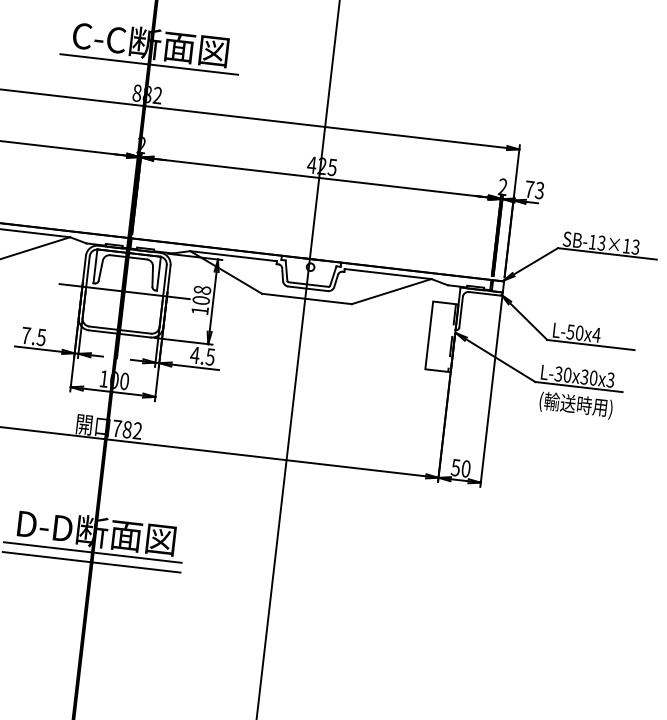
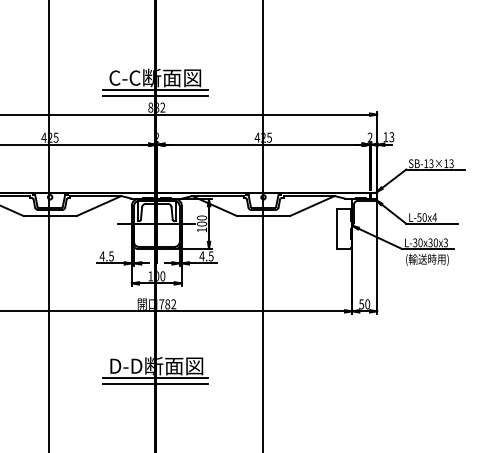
line: (147, 73) -> (155, 95), added
text: (528, 189) -> (385, 137), 73 -> 13
text: (201, 289) -> (201, 217), 108 -> 100
text: (24, 335) -> (101, 256), 7.5 -> 4.5

